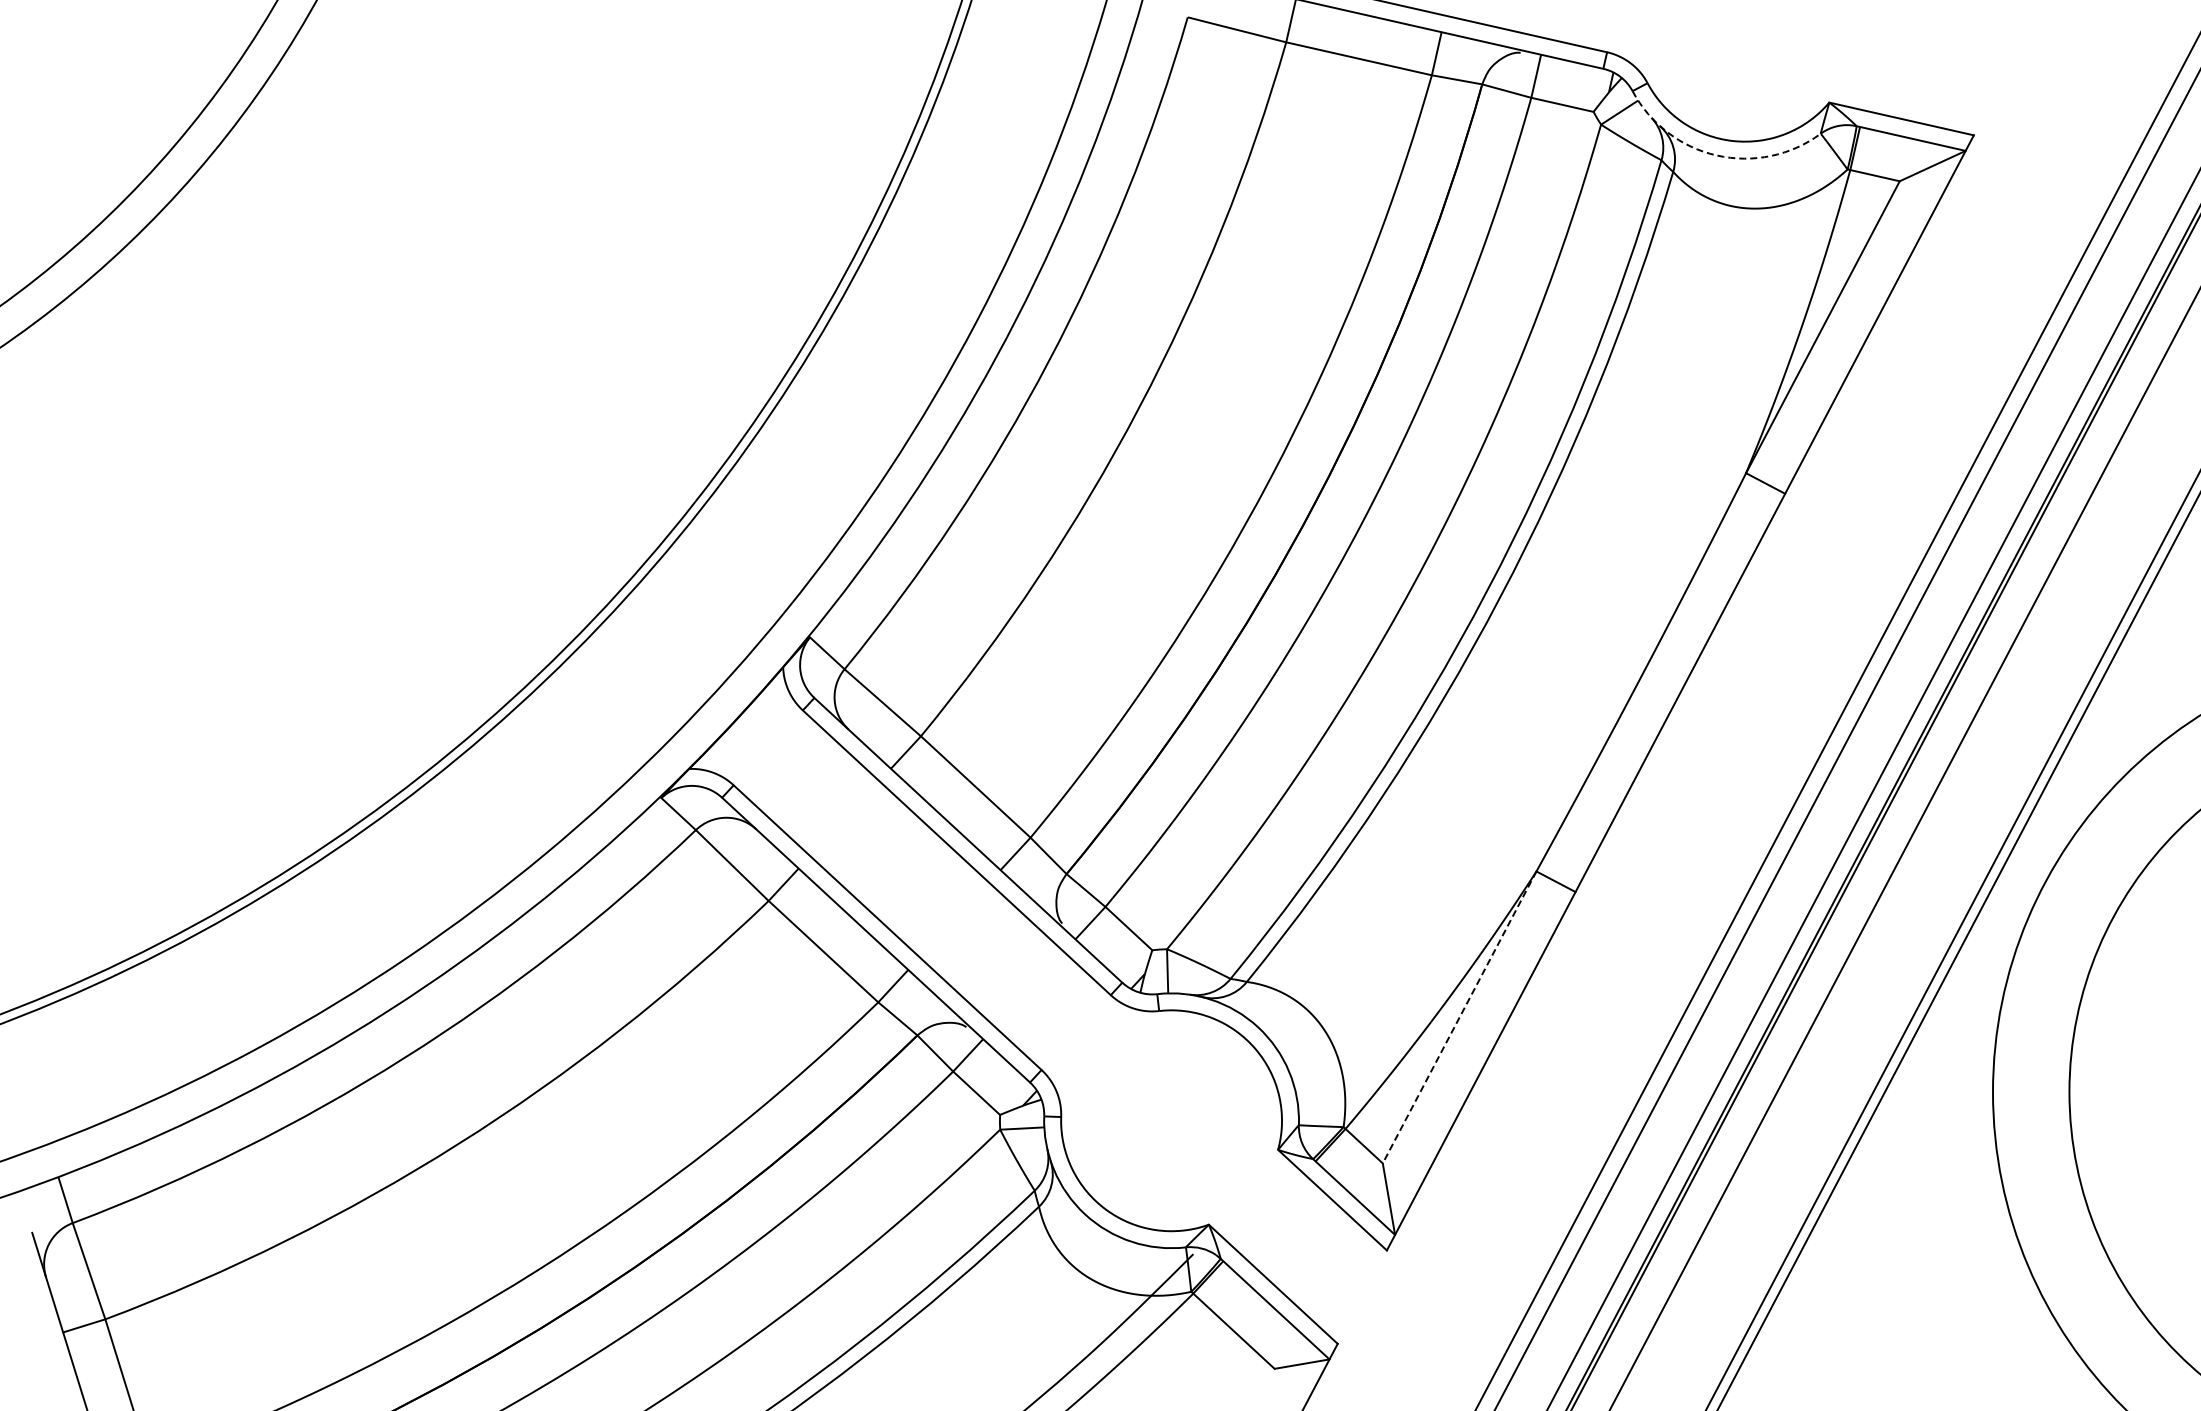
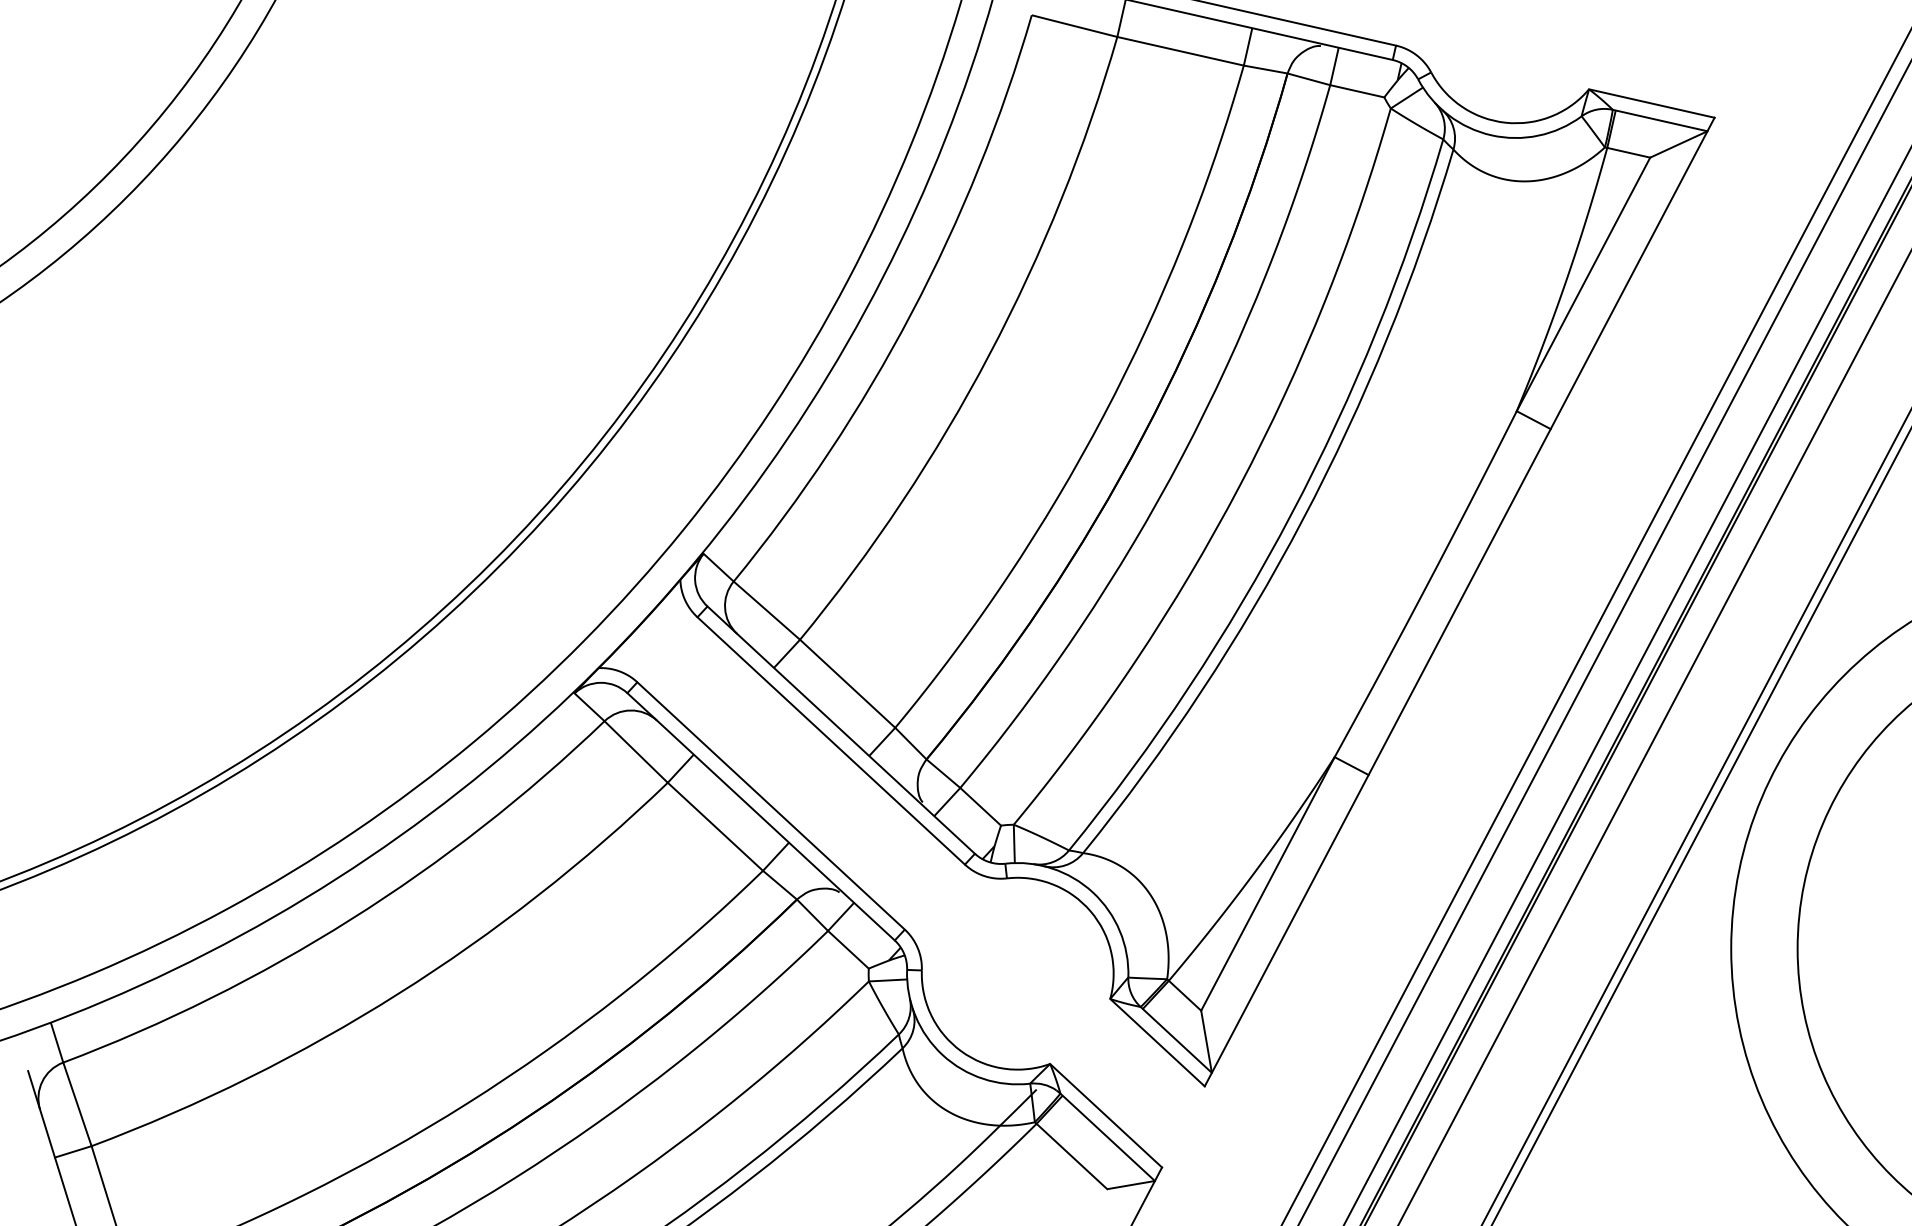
arc: (1716, 155) -> (1491, 135), dashed -> solid
line: (1459, 1017) -> (1267, 884), dashed -> solid

